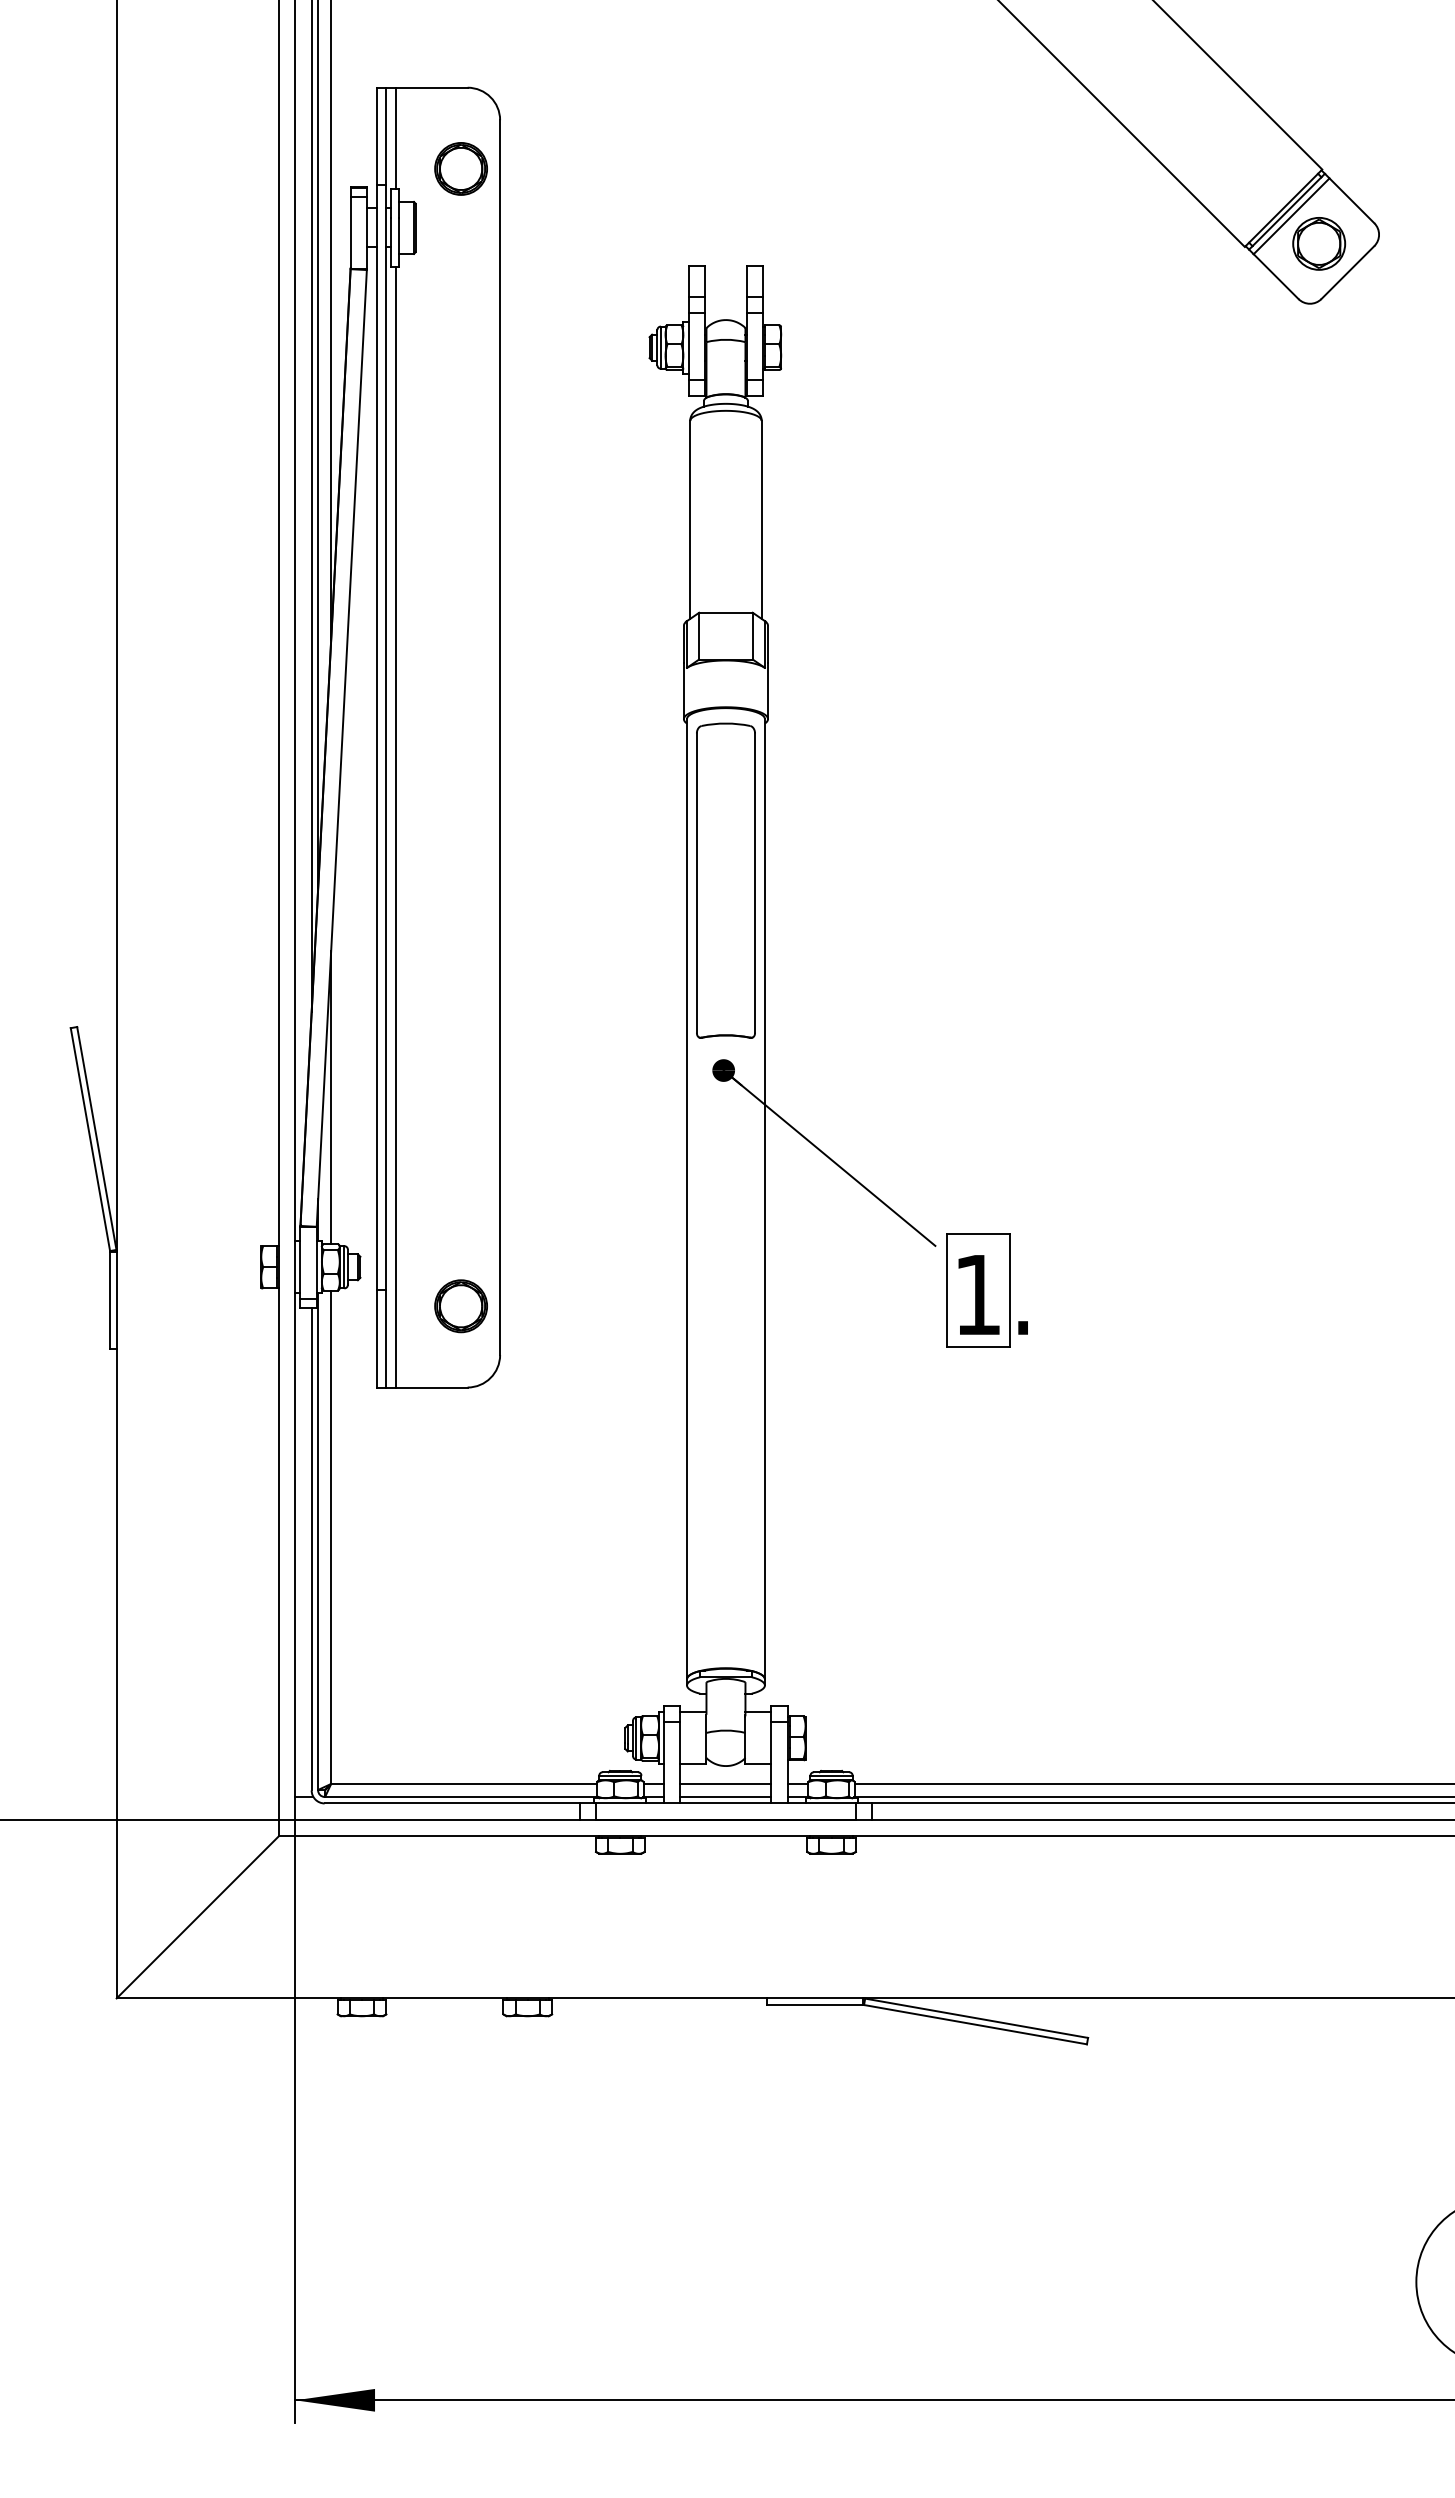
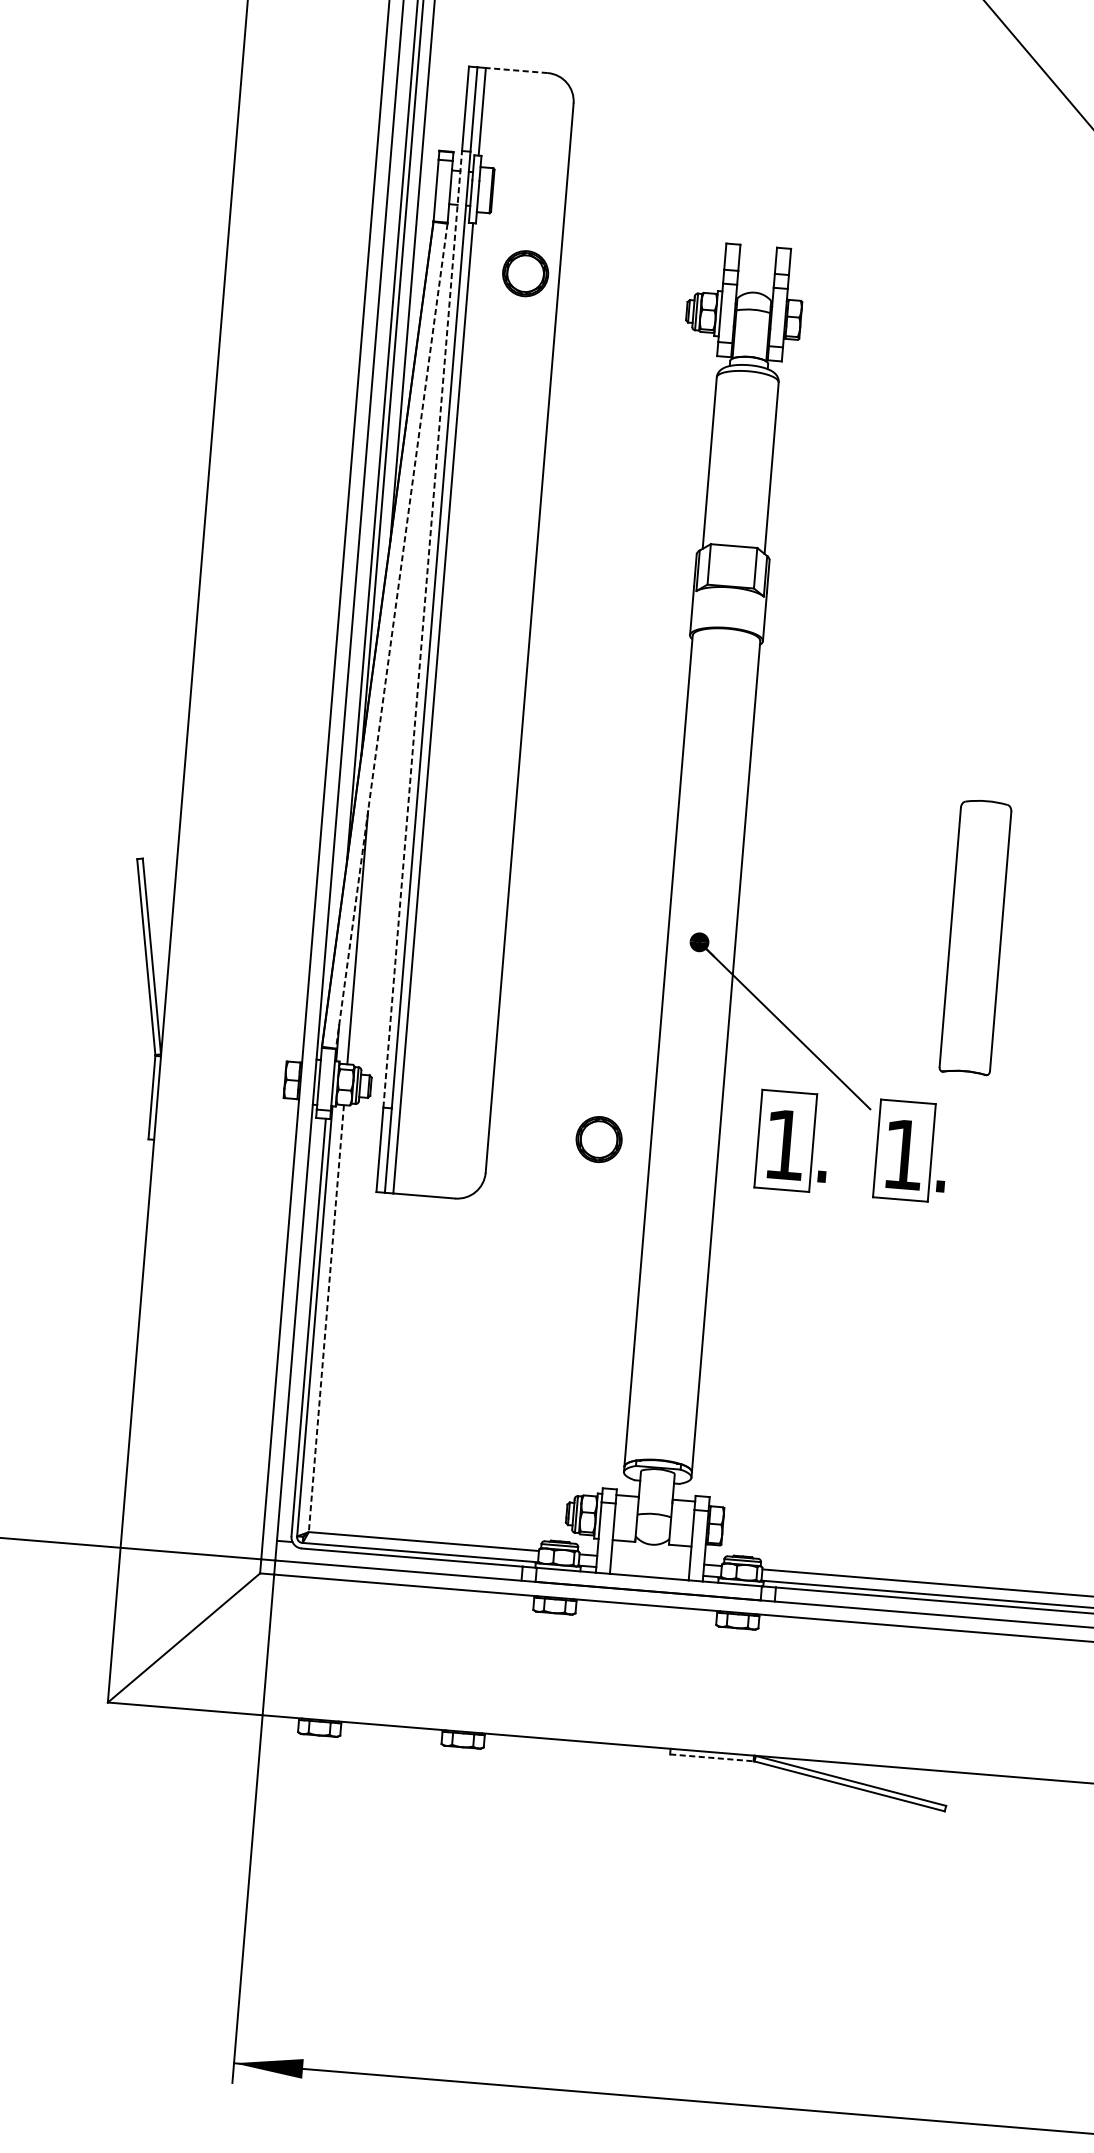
line: (431, 87) -> (516, 70), solid -> dashed
part: (460, 168) -> (525, 273), moved
line: (376, 737) -> (422, 629), solid -> dashed
line: (341, 748) -> (391, 636), solid -> dashed
part: (725, 880) -> (975, 937), moved
part: (849, 1290) -> (792, 1141), added
part: (460, 1306) -> (598, 1139), moved
line: (331, 1537) -> (326, 1318), solid -> dashed
line: (725, 1783) -> (650, 1559), removed
line: (725, 1796) -> (649, 1571), removed
line: (815, 2004) -> (712, 1757), solid -> dashed

